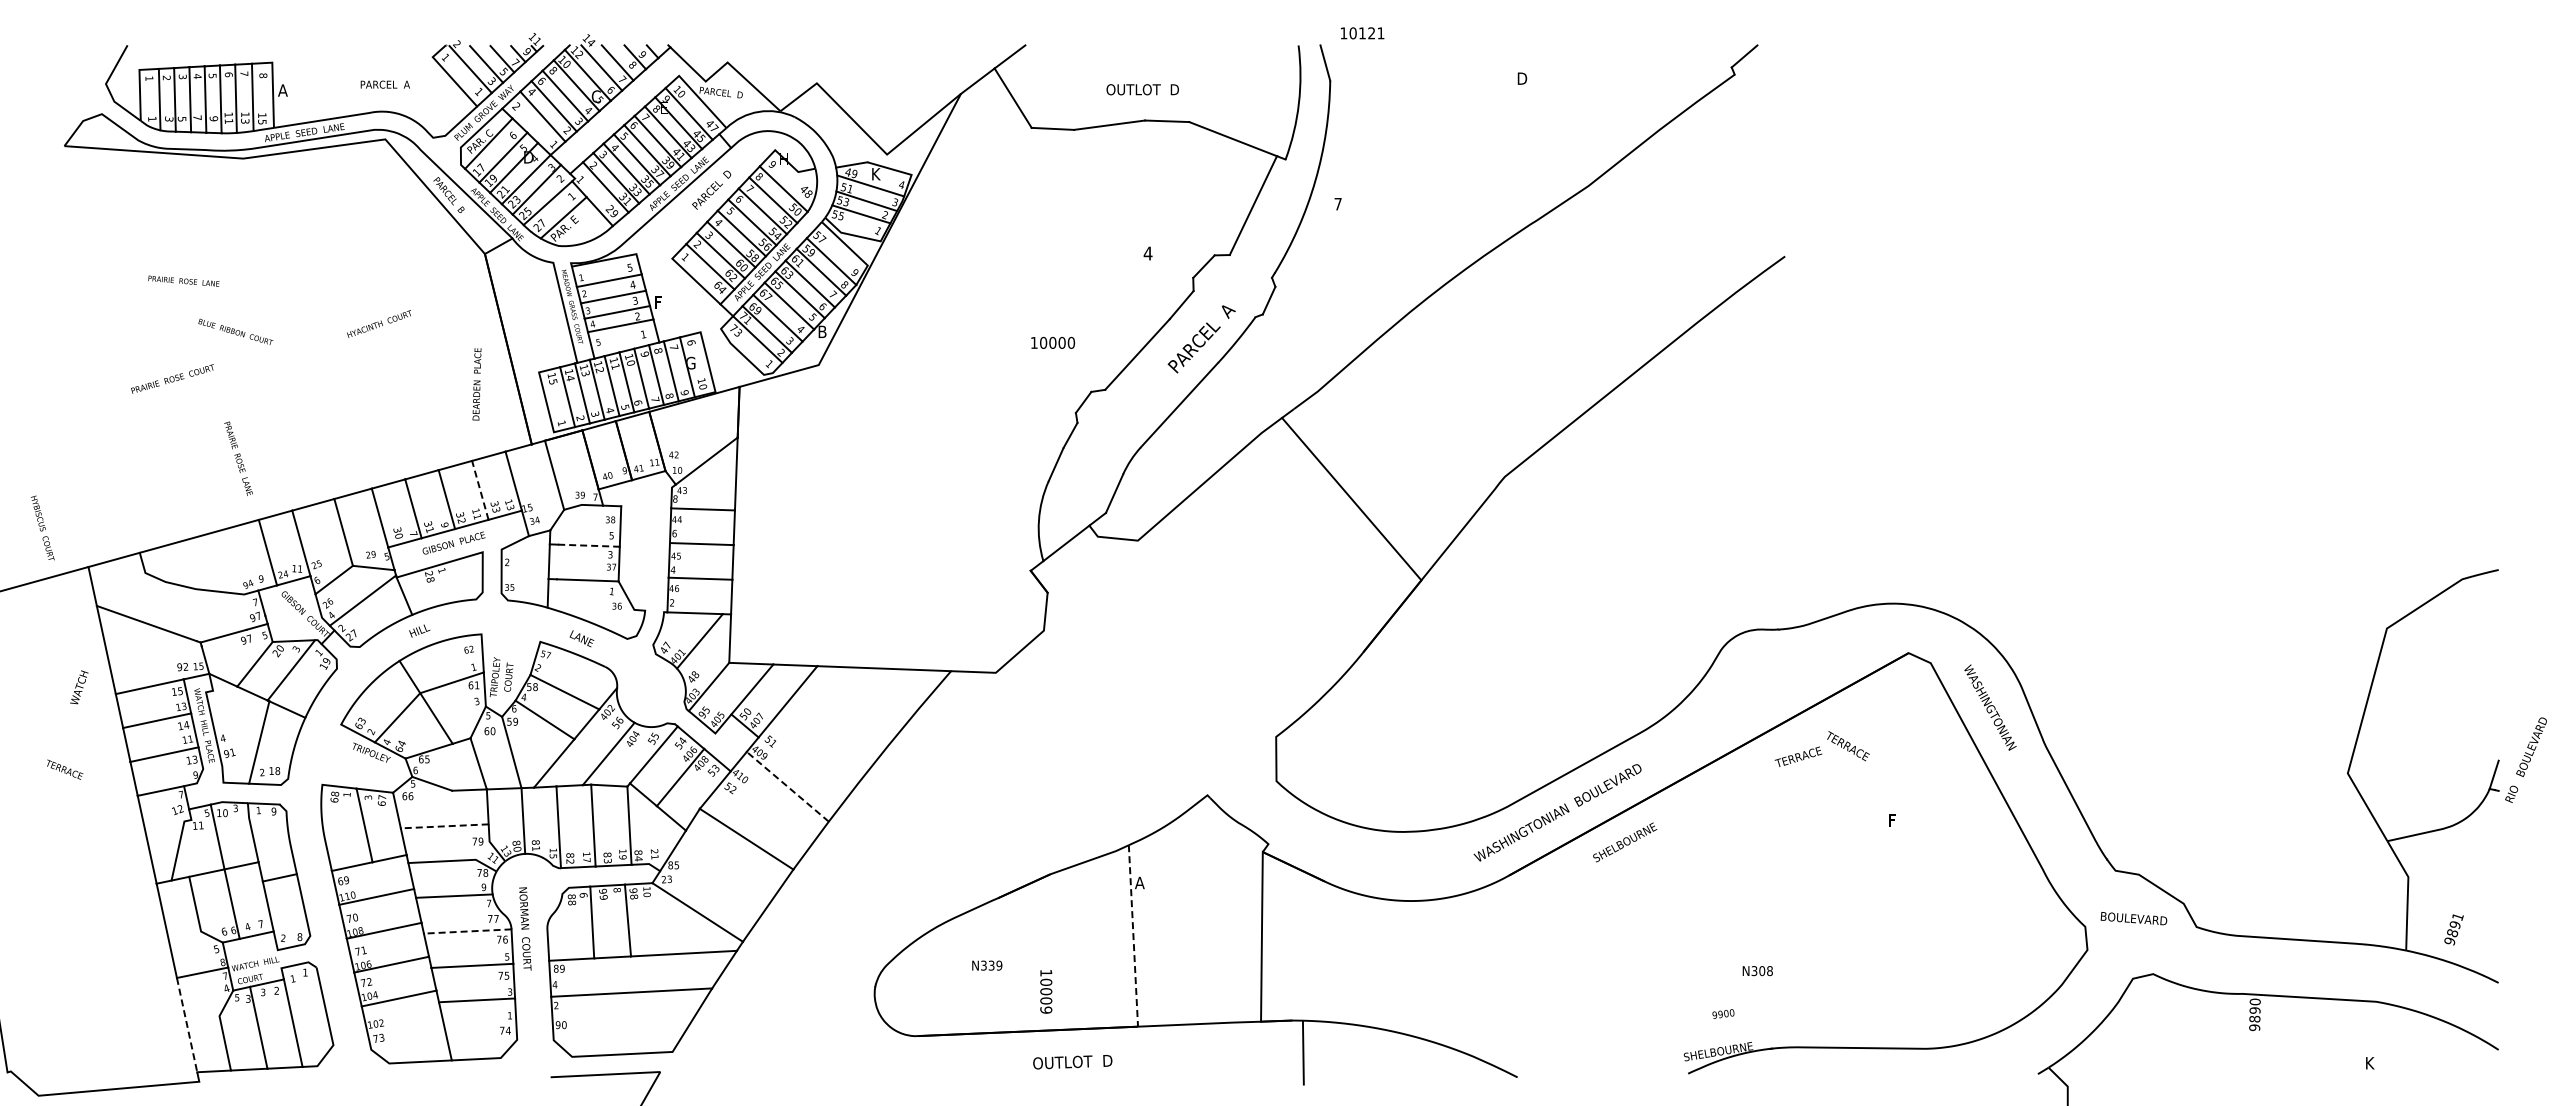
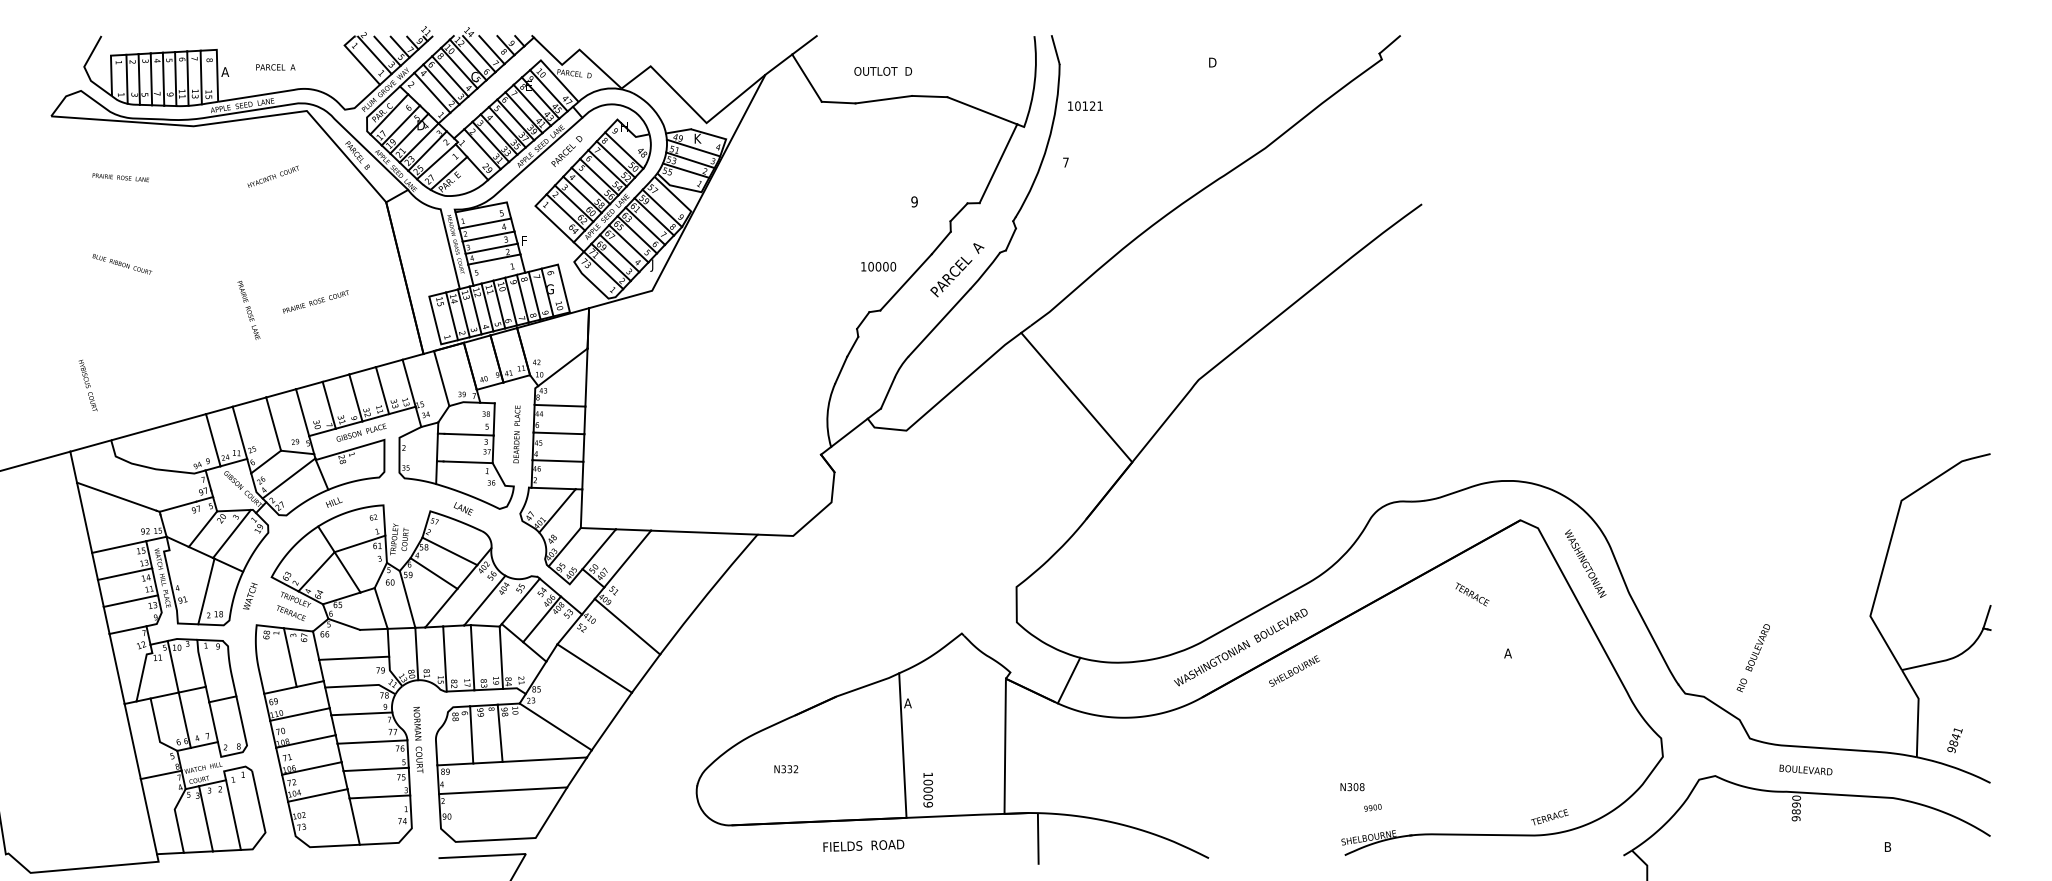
text: (1362, 33) -> (1085, 106), moved
text: (384, 84) -> (275, 67), moved
text: (1142, 89) -> (882, 71), moved
text: (1147, 253) -> (914, 201), 4 -> 9
text: (183, 280) -> (120, 177), moved
text: (378, 323) -> (272, 176), moved
text: (235, 331) -> (122, 264), moved
text: (821, 333) -> (654, 265), B -> J
text: (1052, 342) -> (878, 266), moved
text: (172, 378) -> (315, 301), moved
text: (476, 384) -> (516, 434), moved
text: (238, 458) -> (248, 310), moved
line: (480, 490) -> (382, 390), dashed -> solid
text: (42, 527) -> (87, 385), moved
line: (589, 545) -> (469, 434), dashed -> solid
text: (79, 687) -> (250, 596), moved
text: (1798, 756) -> (1549, 816), moved
text: (2525, 759) -> (1752, 657), moved
text: (65, 769) -> (291, 612), moved
line: (787, 786) -> (627, 626), dashed -> solid
text: (1892, 820) -> (1507, 653), F -> A
line: (444, 826) -> (353, 658), dashed -> solid
line: (1341, 854) -> (1068, 680), added
text: (2133, 918) -> (1805, 769), moved
text: (2454, 925) -> (1955, 737), 9891 -> 9841
line: (467, 931) -> (372, 742), dashed -> solid
line: (1133, 935) -> (902, 745), dashed -> solid
text: (999, 965) -> (796, 769), N339 -> N332
text: (1757, 971) -> (1352, 787), moved
text: (1046, 991) -> (928, 789), moved
line: (187, 1025) -> (149, 816), dashed -> solid
text: (1084, 1061) -> (863, 845), OUTLOT  D -> FIELDS  ROAD
text: (2370, 1063) -> (1888, 847), K -> B

